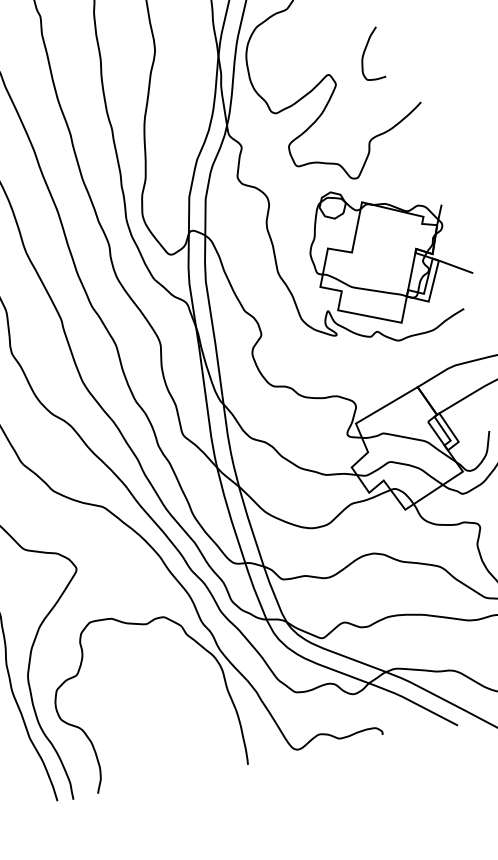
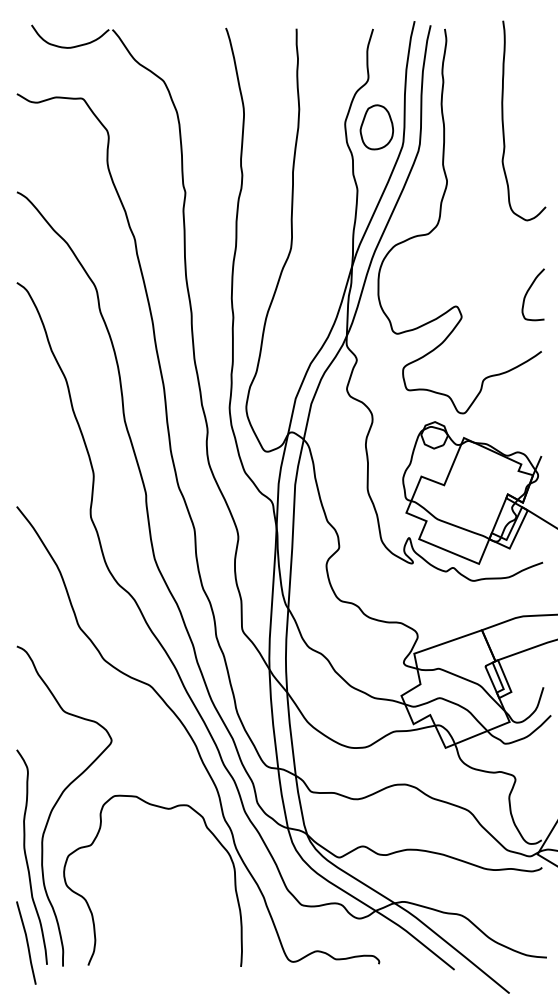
curve: (365, 53) -> (528, 292), moved
curve: (32, 783) -> (26, 942), added

